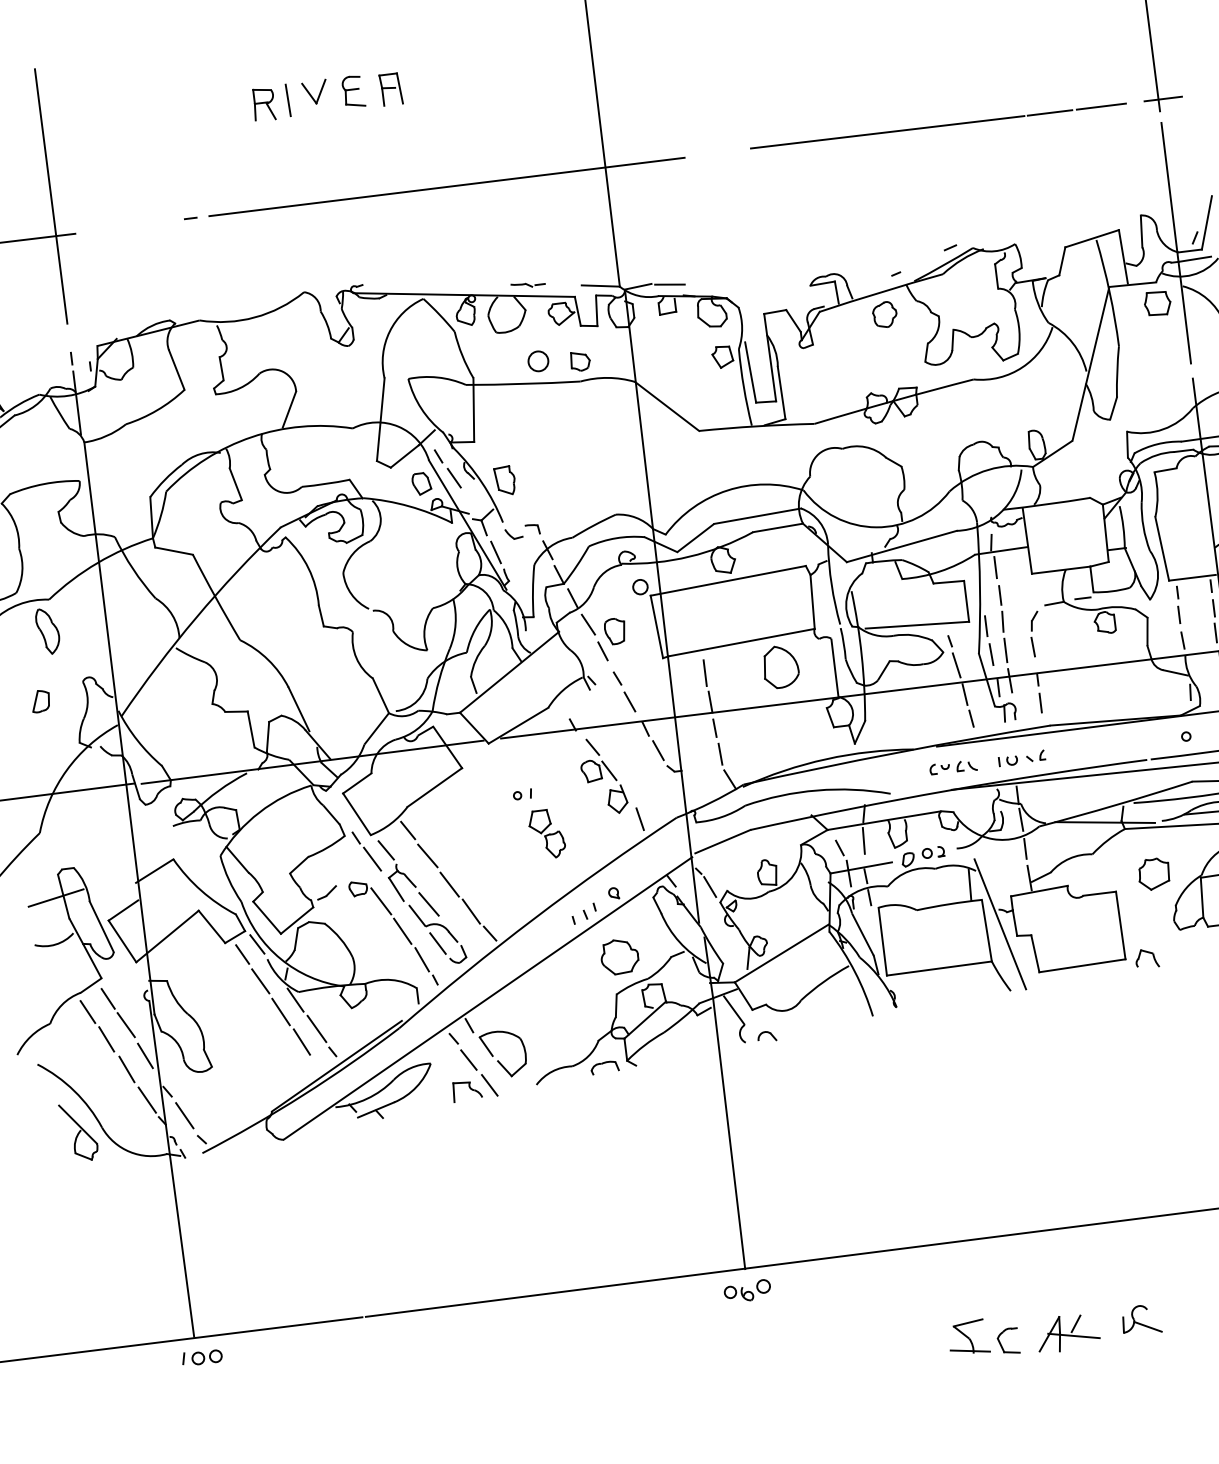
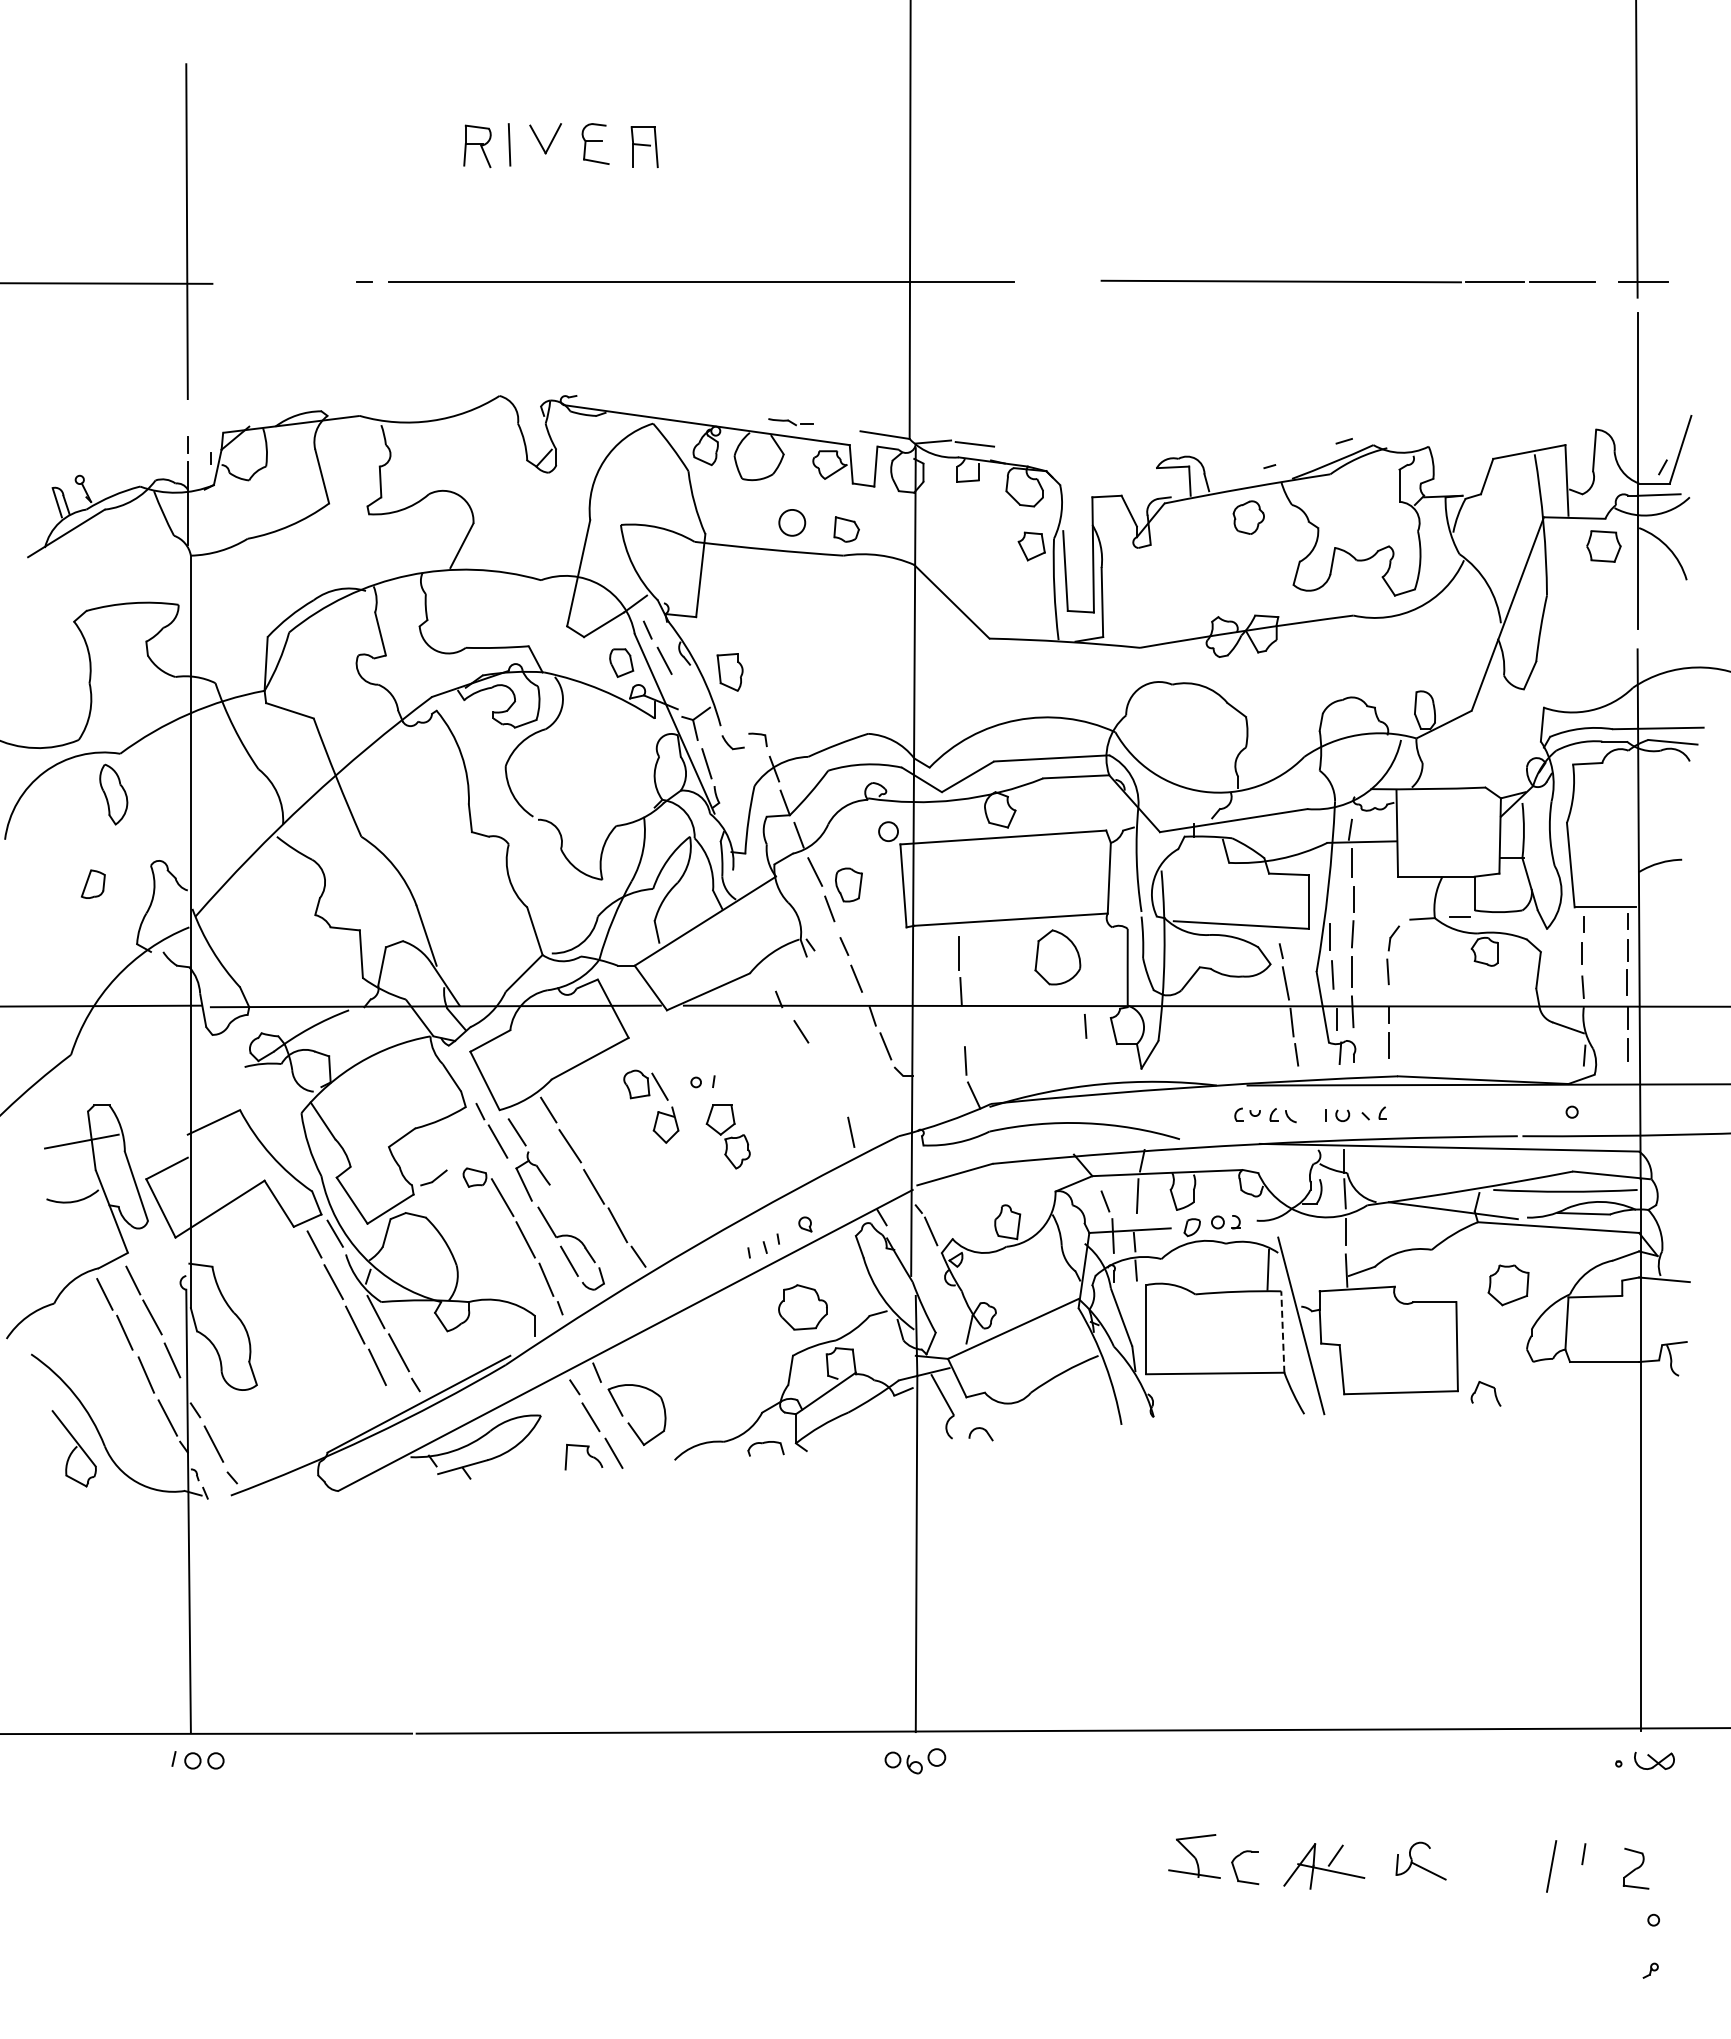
line: (714, 728) -> (1085, 1026), moved
part: (609, 789) -> (657, 1111), moved
line: (428, 904) -> (563, 1209), removed
line: (986, 931) -> (1282, 1332), solid -> dashed

